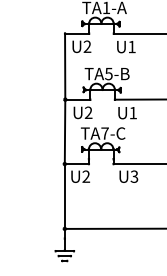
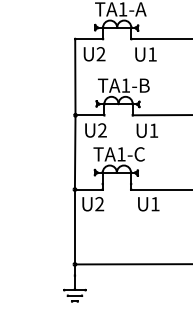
text: (108, 74) -> (125, 86), TA5-B -> TA1-B
text: (104, 133) -> (120, 154), TA7-C -> TA1-C
text: (134, 176) -> (155, 203), U3 -> U1

